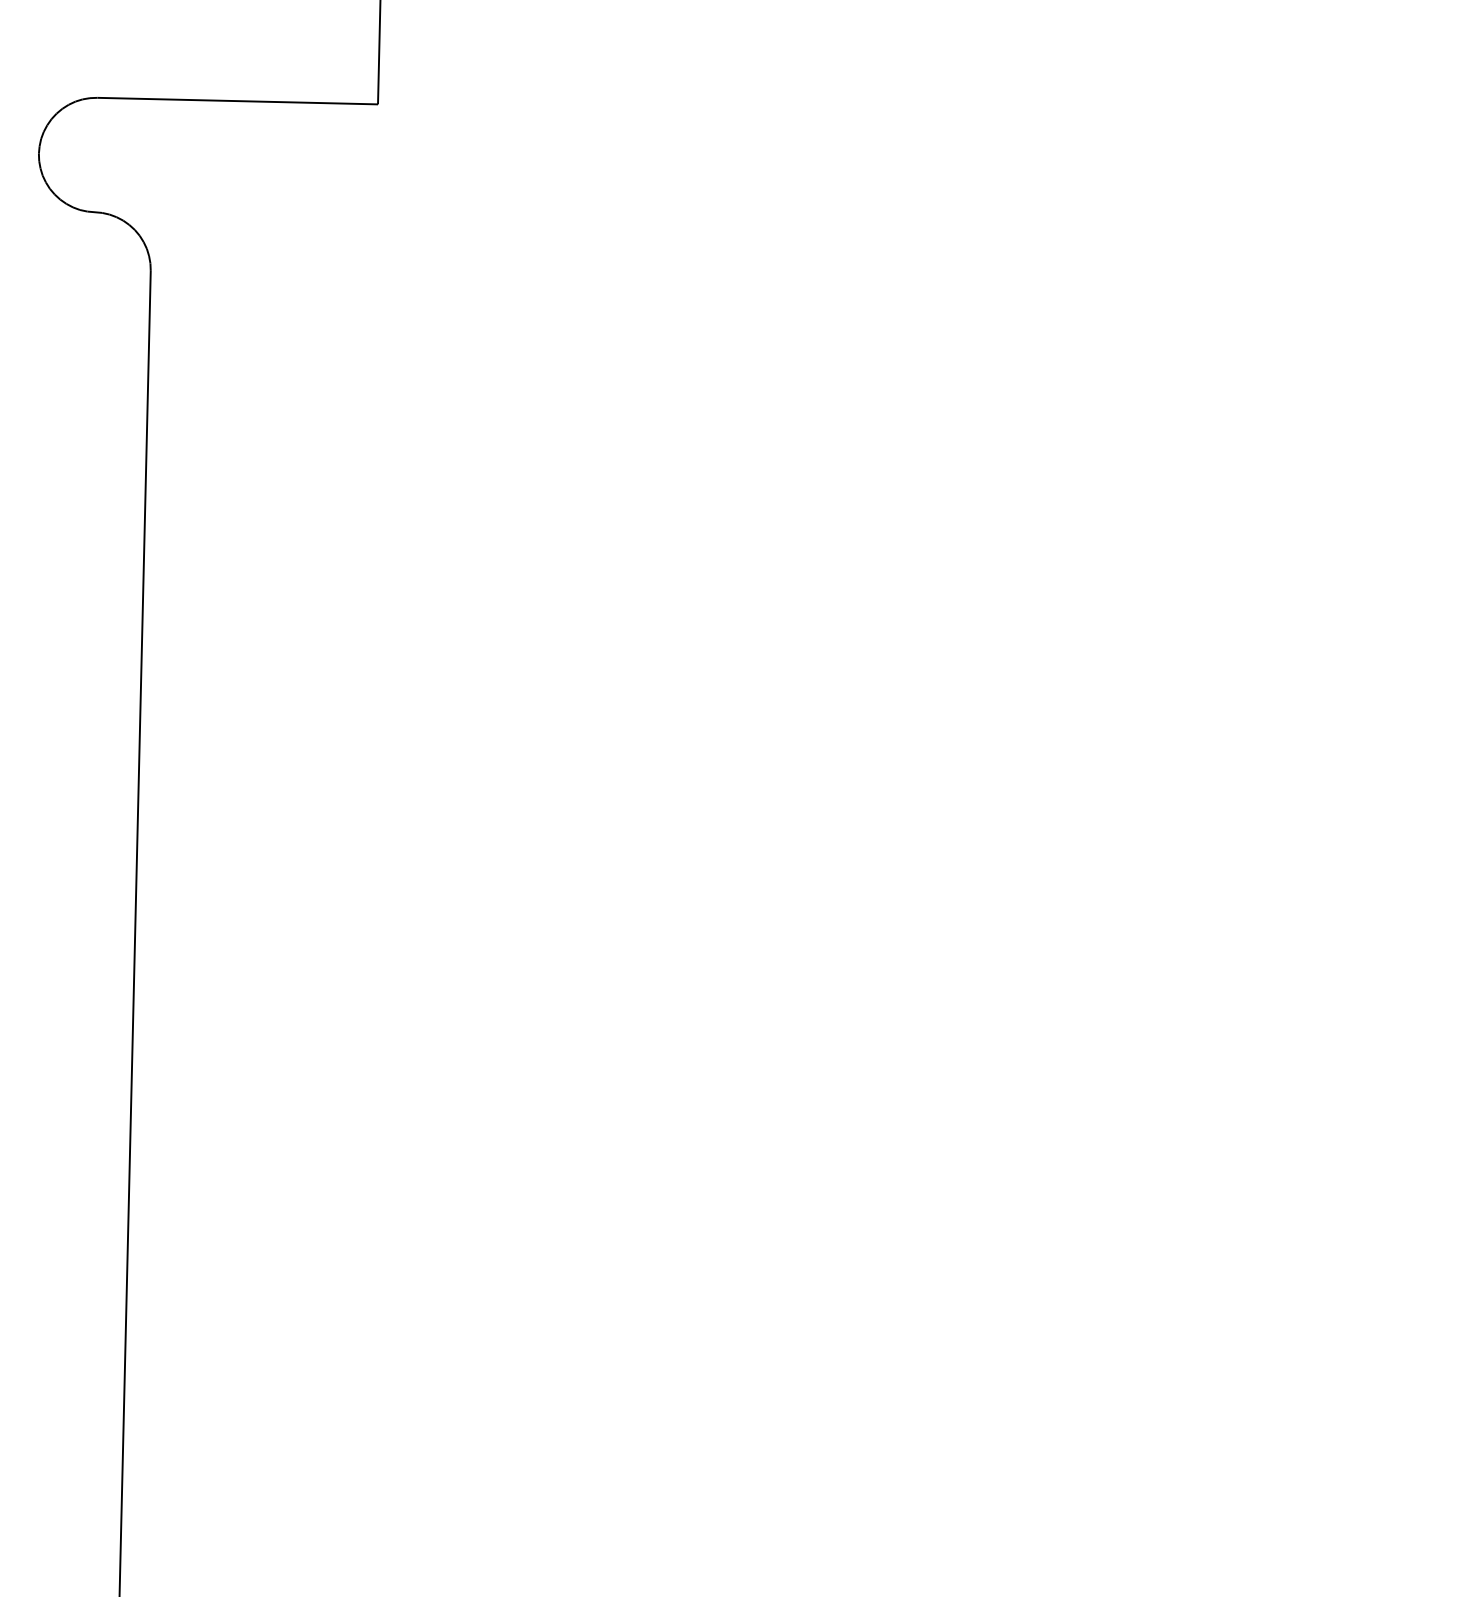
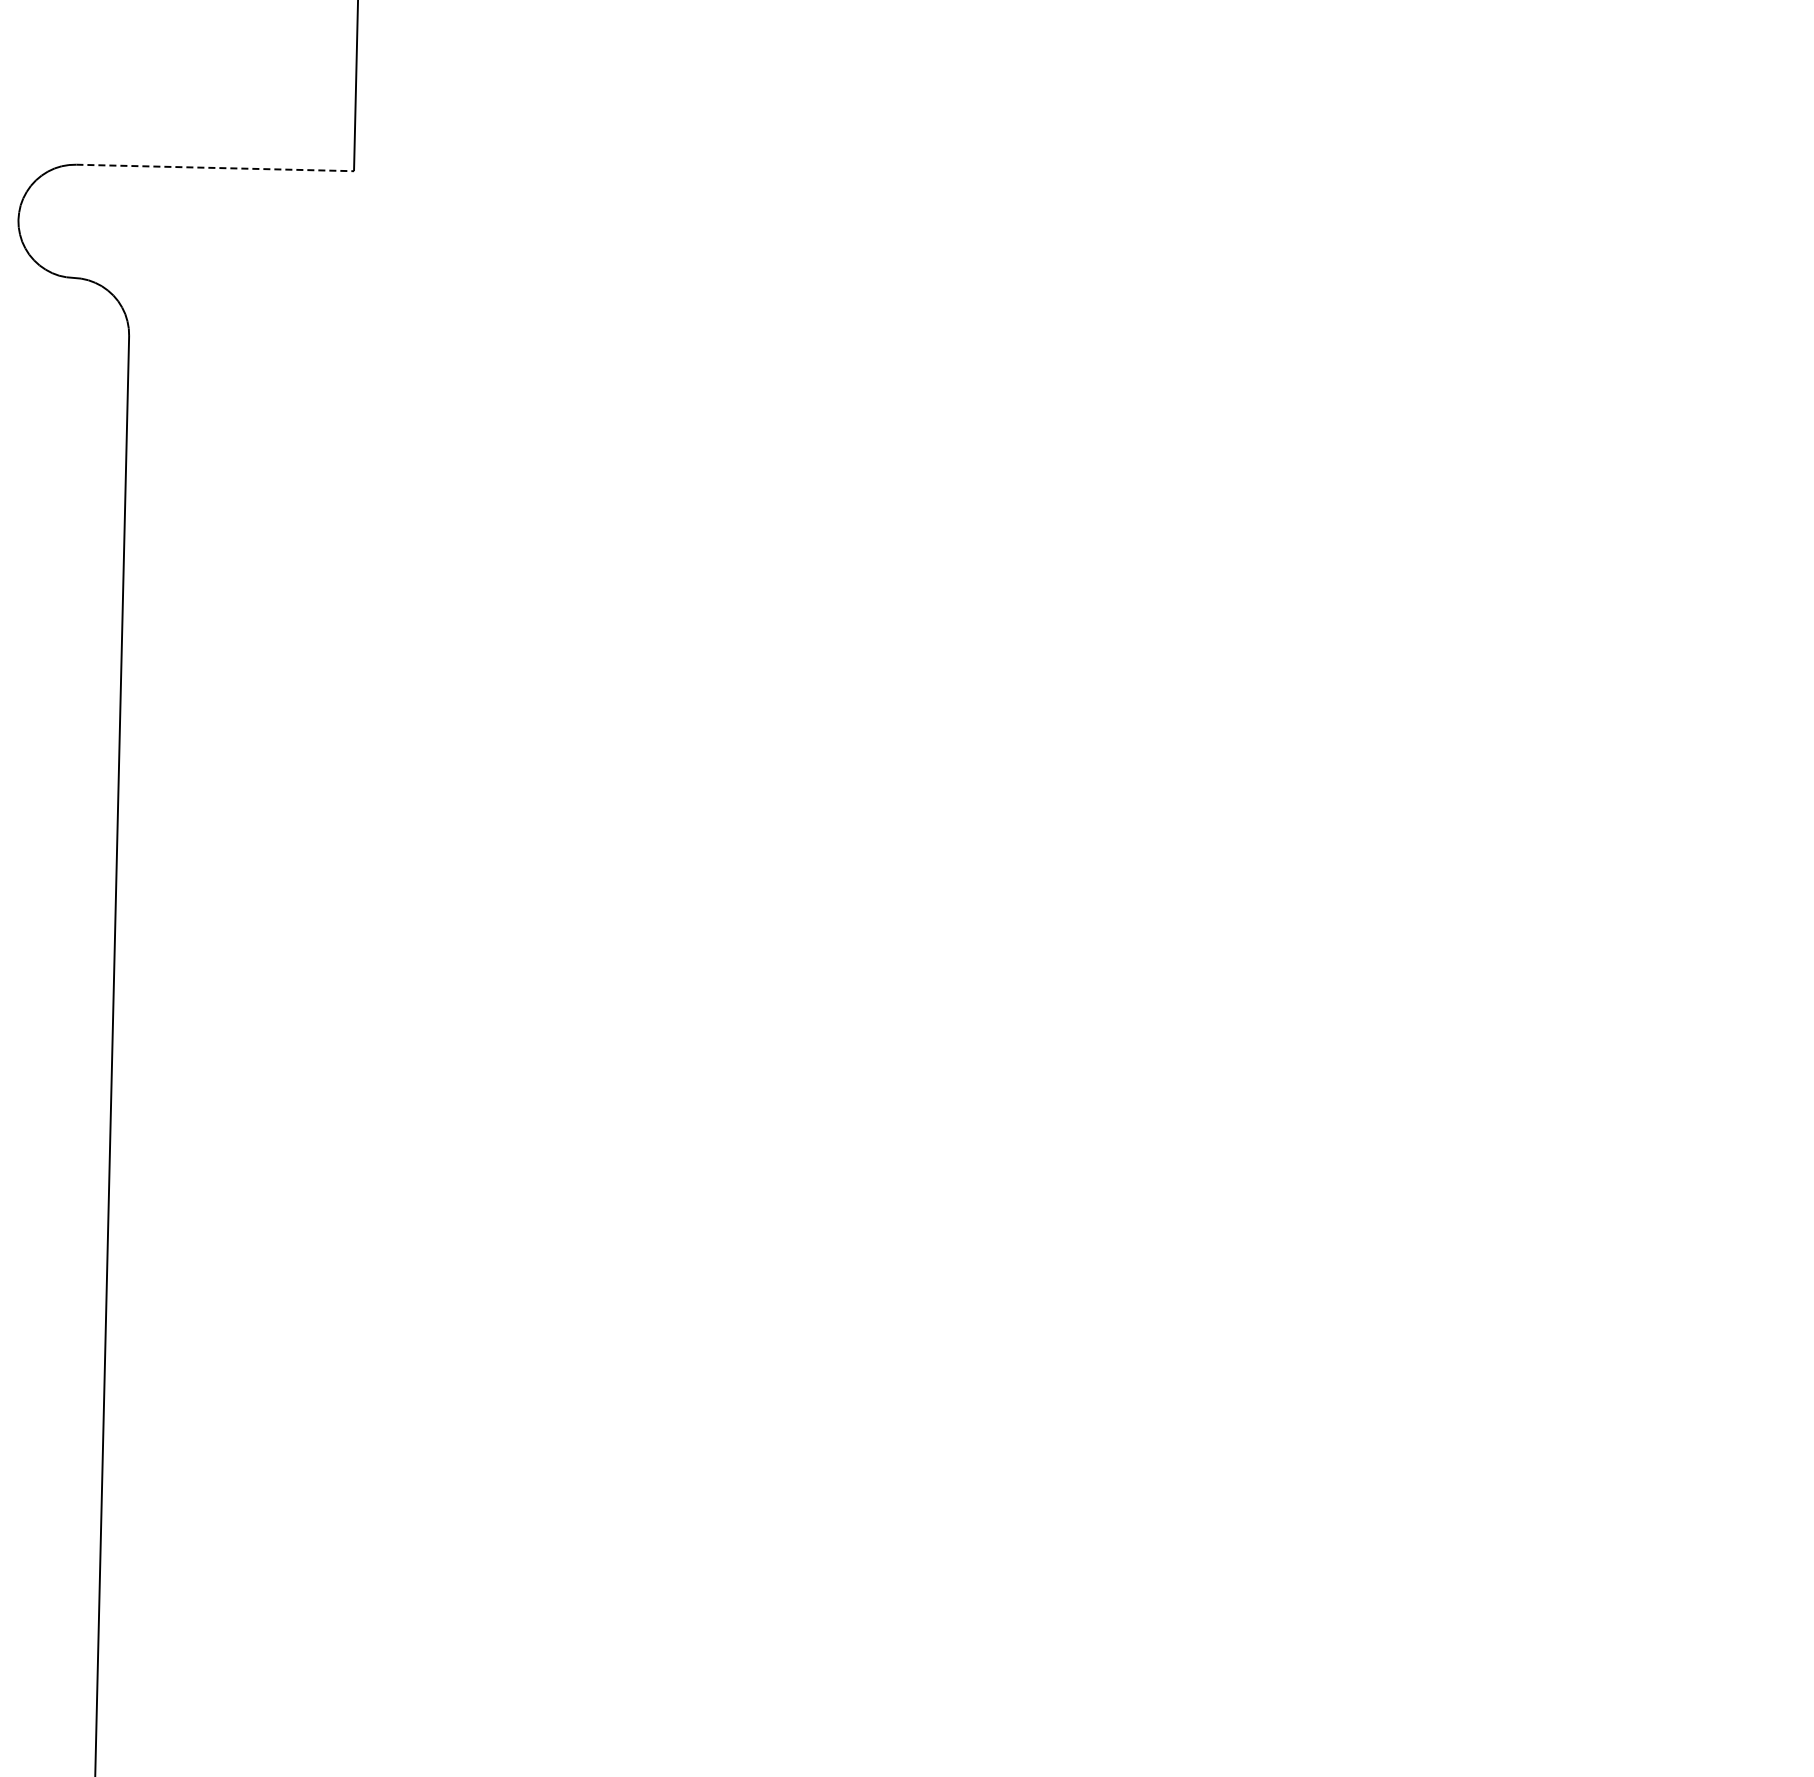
line: (238, 100) -> (215, 167), solid -> dashed

